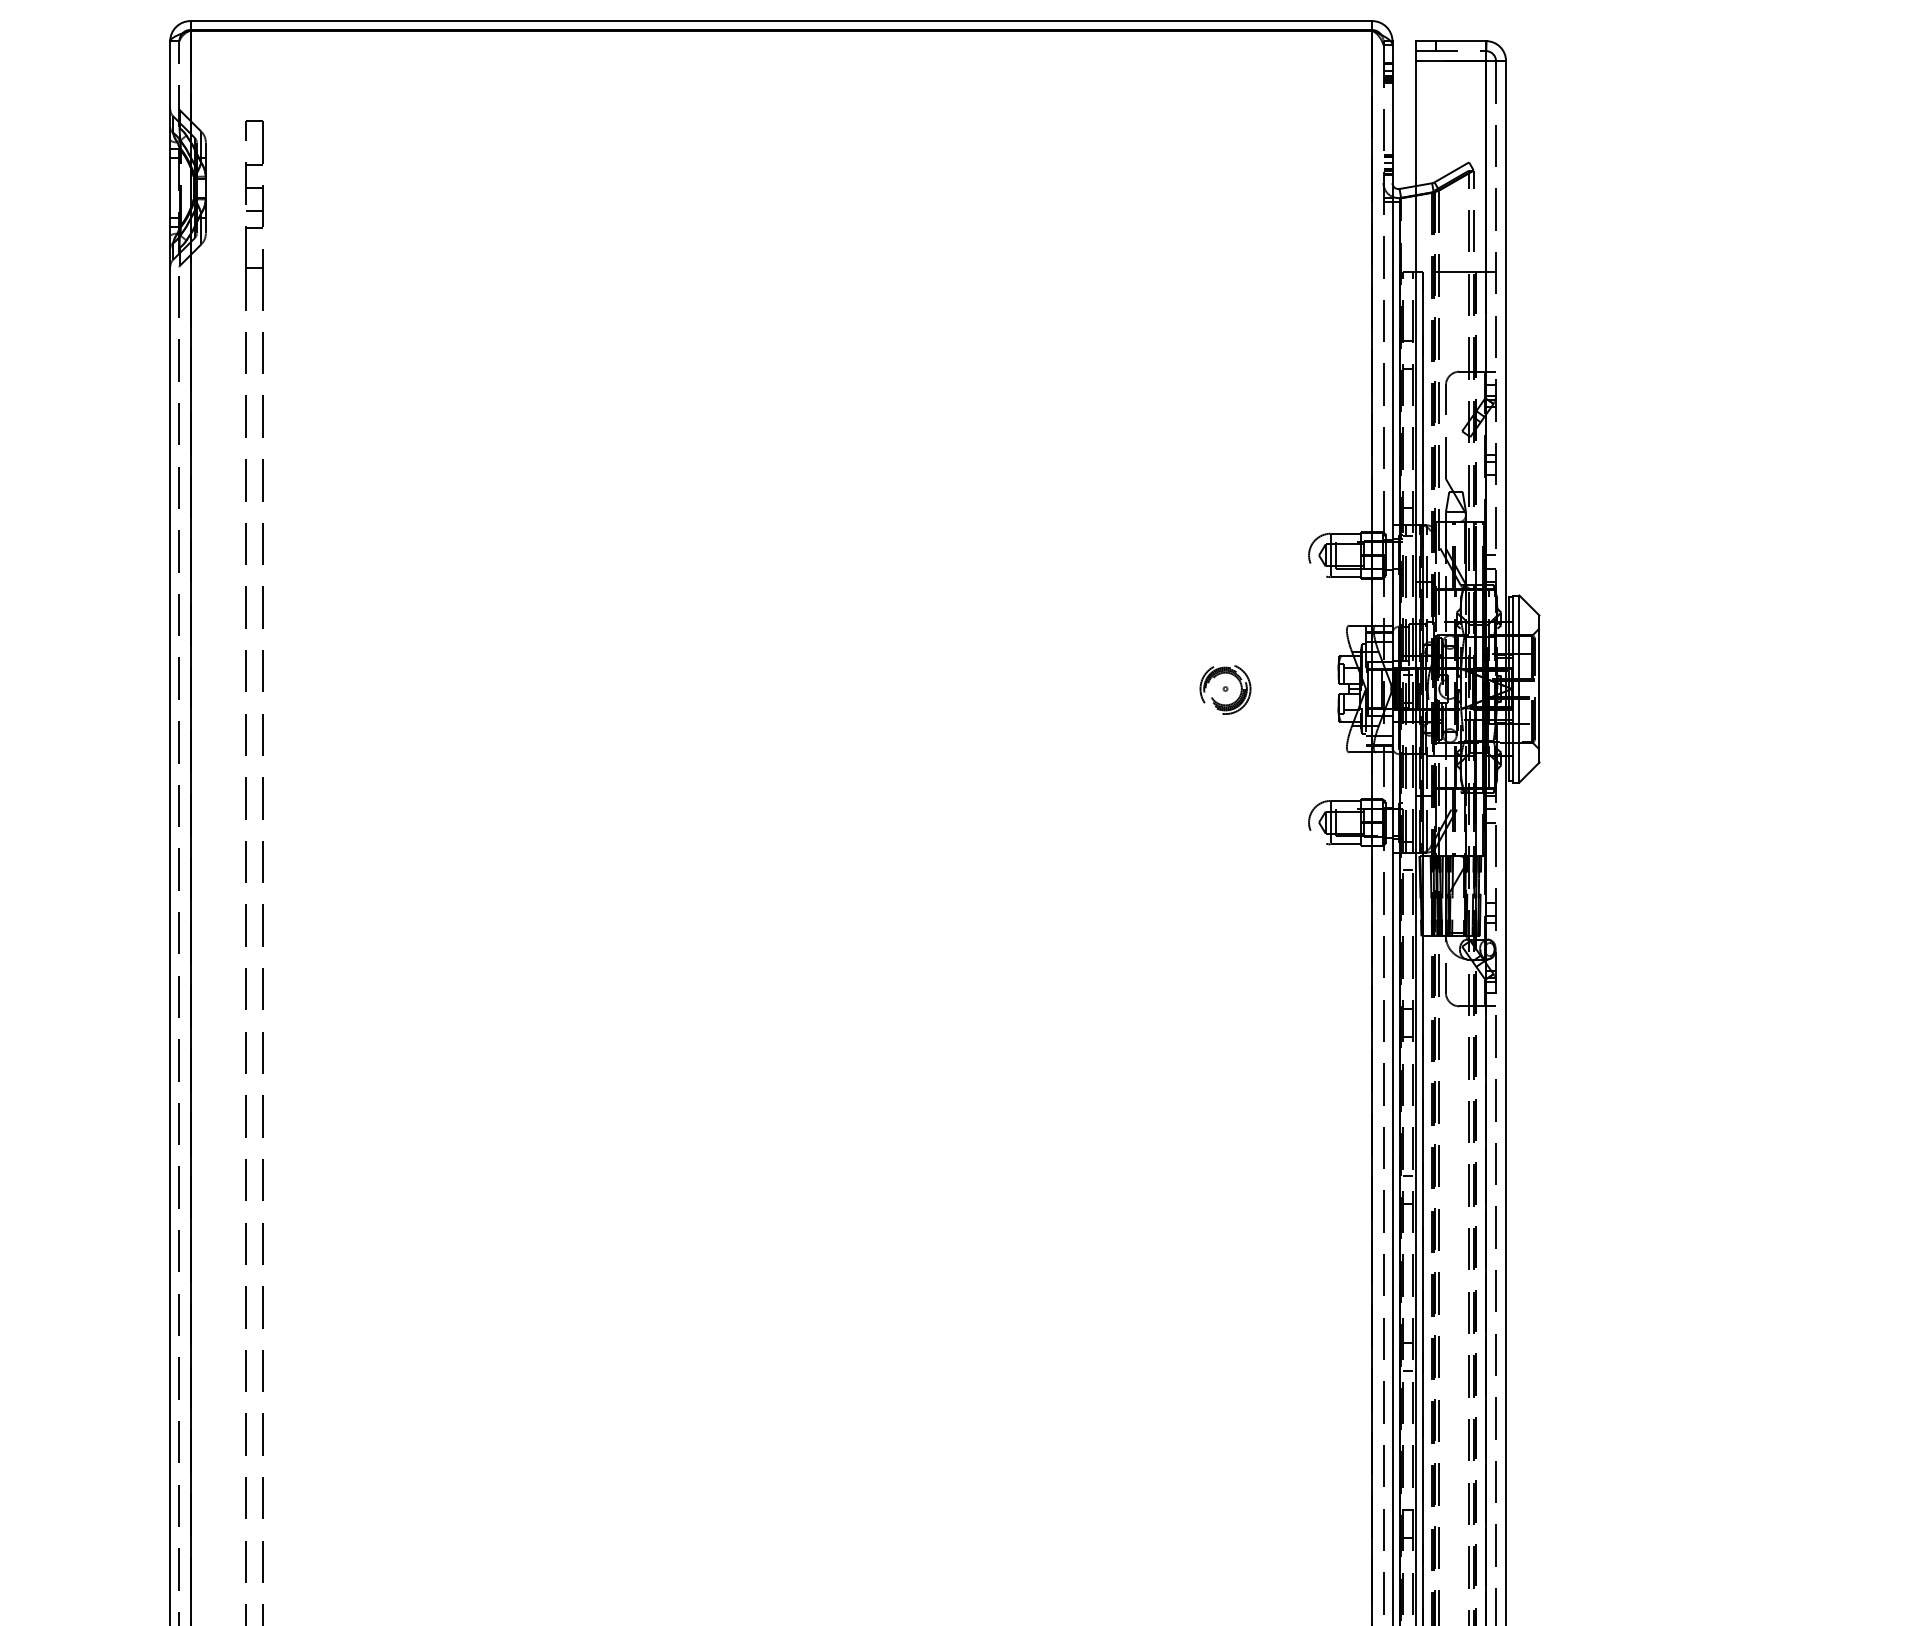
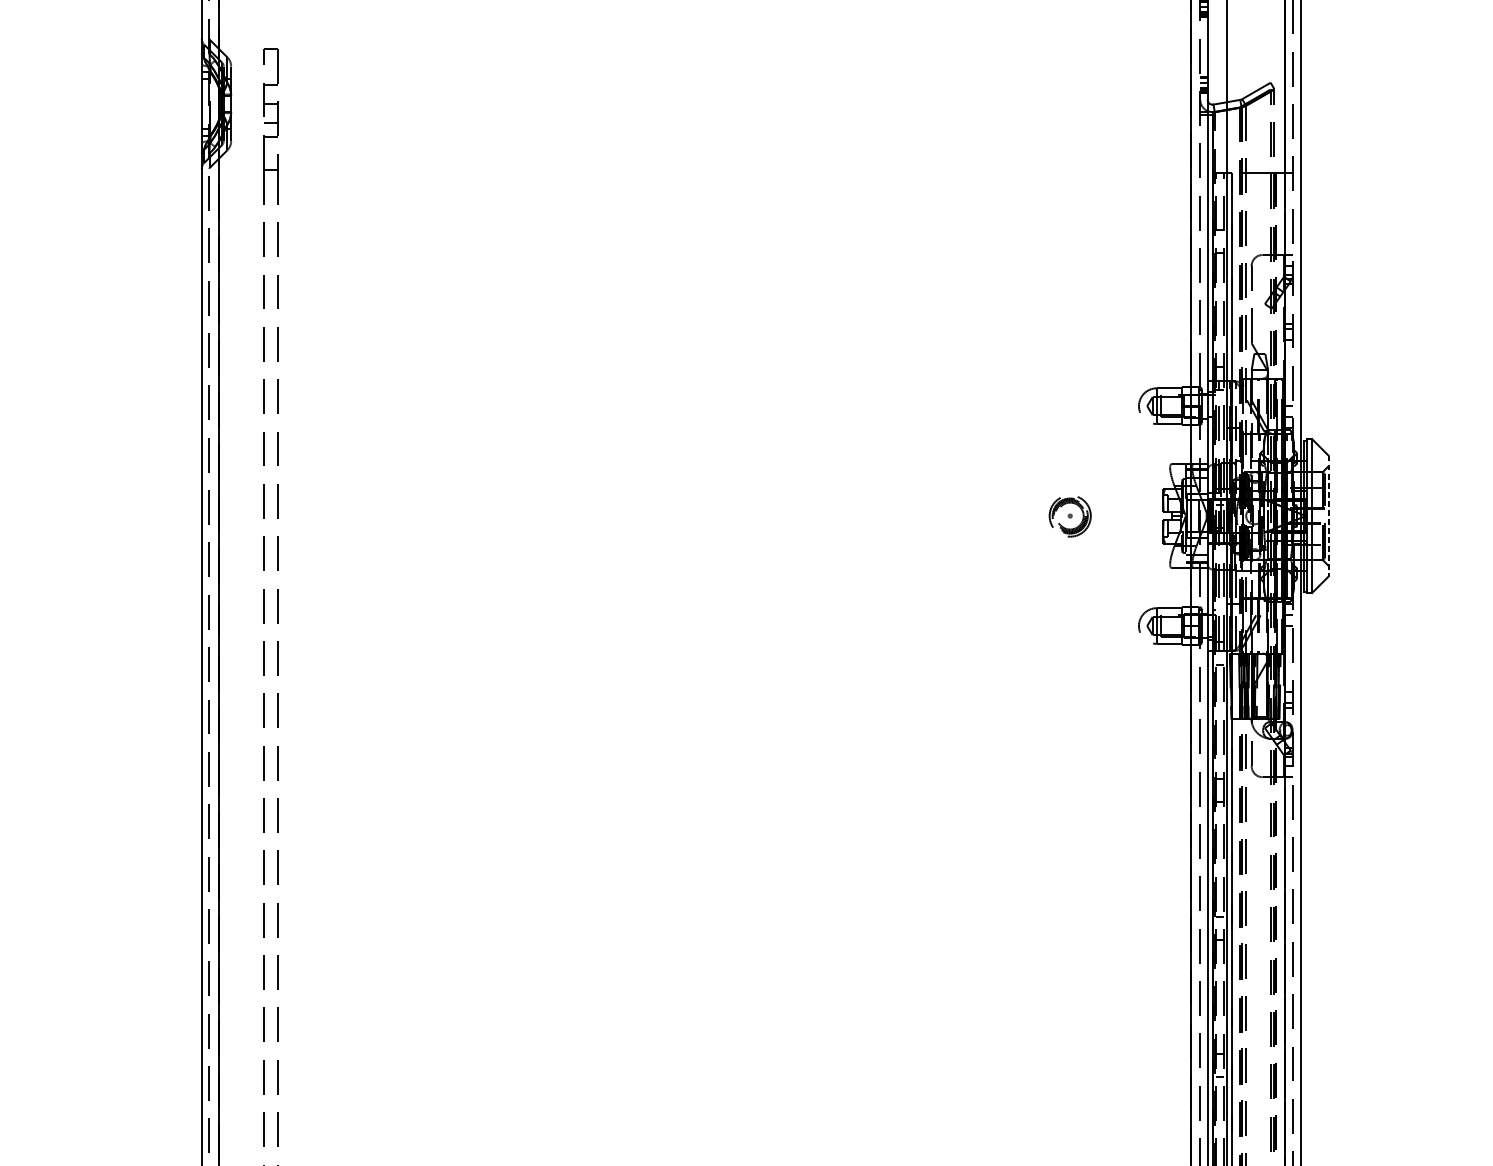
line: (1539, 689) -> (1328, 516), solid -> dashed

